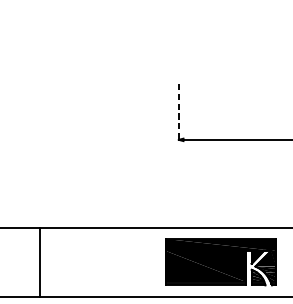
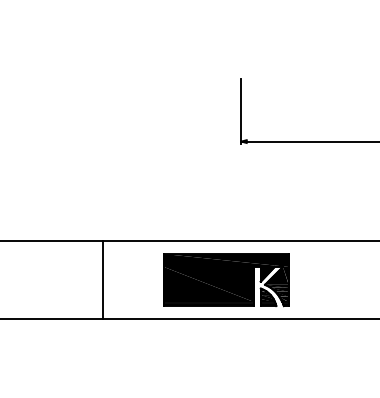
line: (178, 113) -> (241, 111), dashed -> solid
line: (40, 261) -> (103, 279), moved
part: (221, 262) -> (226, 280), moved

